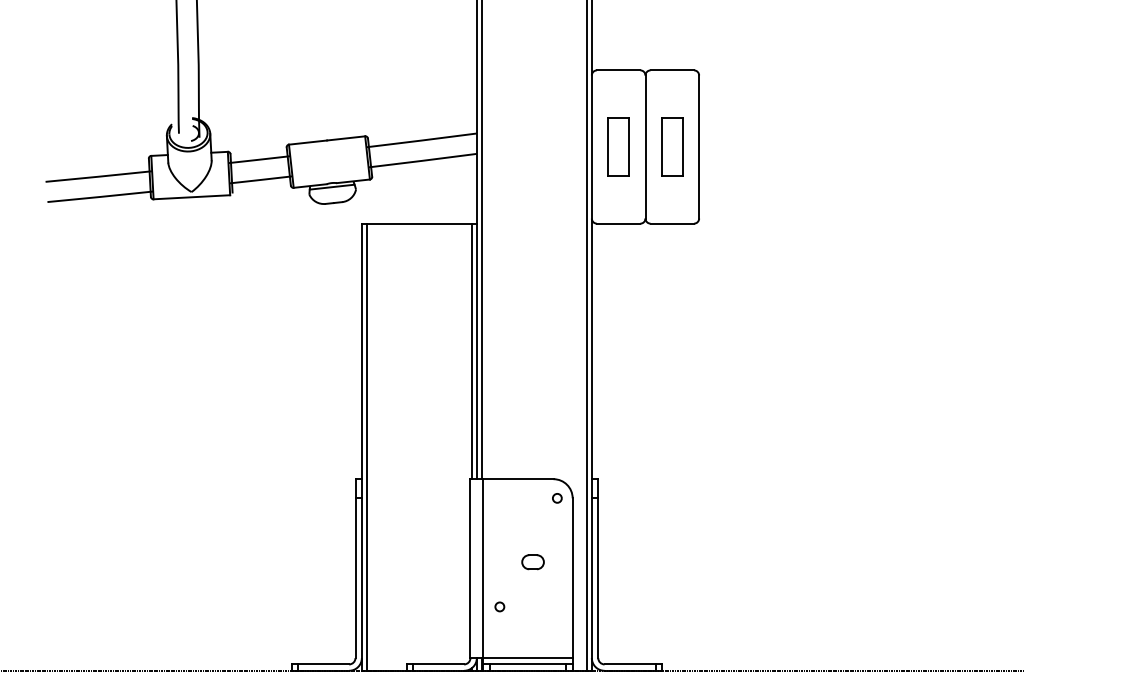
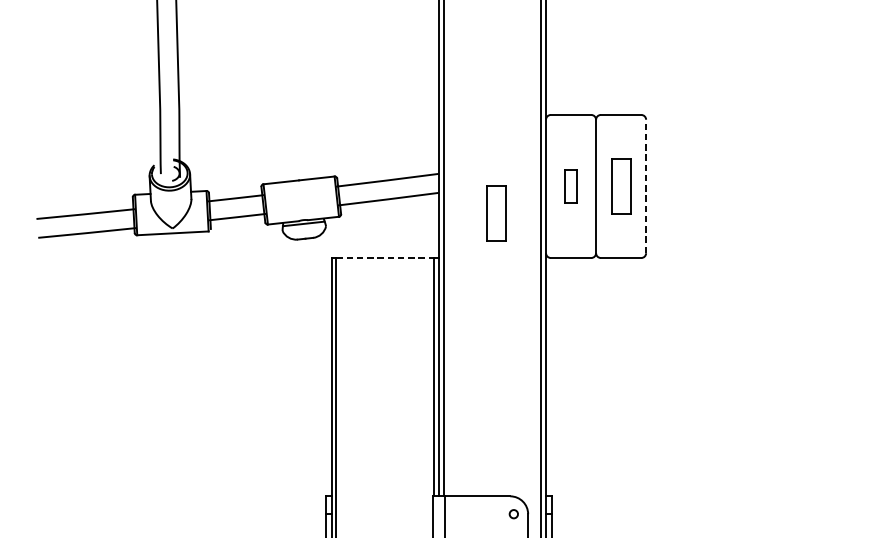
part: (618, 146) -> (570, 185), size x0.6
line: (699, 147) -> (646, 186), solid -> dashed
part: (538, 175) -> (496, 213), added
line: (419, 223) -> (385, 257), solid -> dashed

